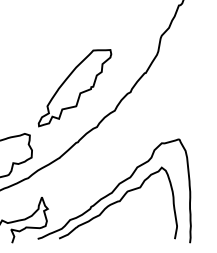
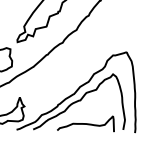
curve: (126, 231) -> (85, 124), added

